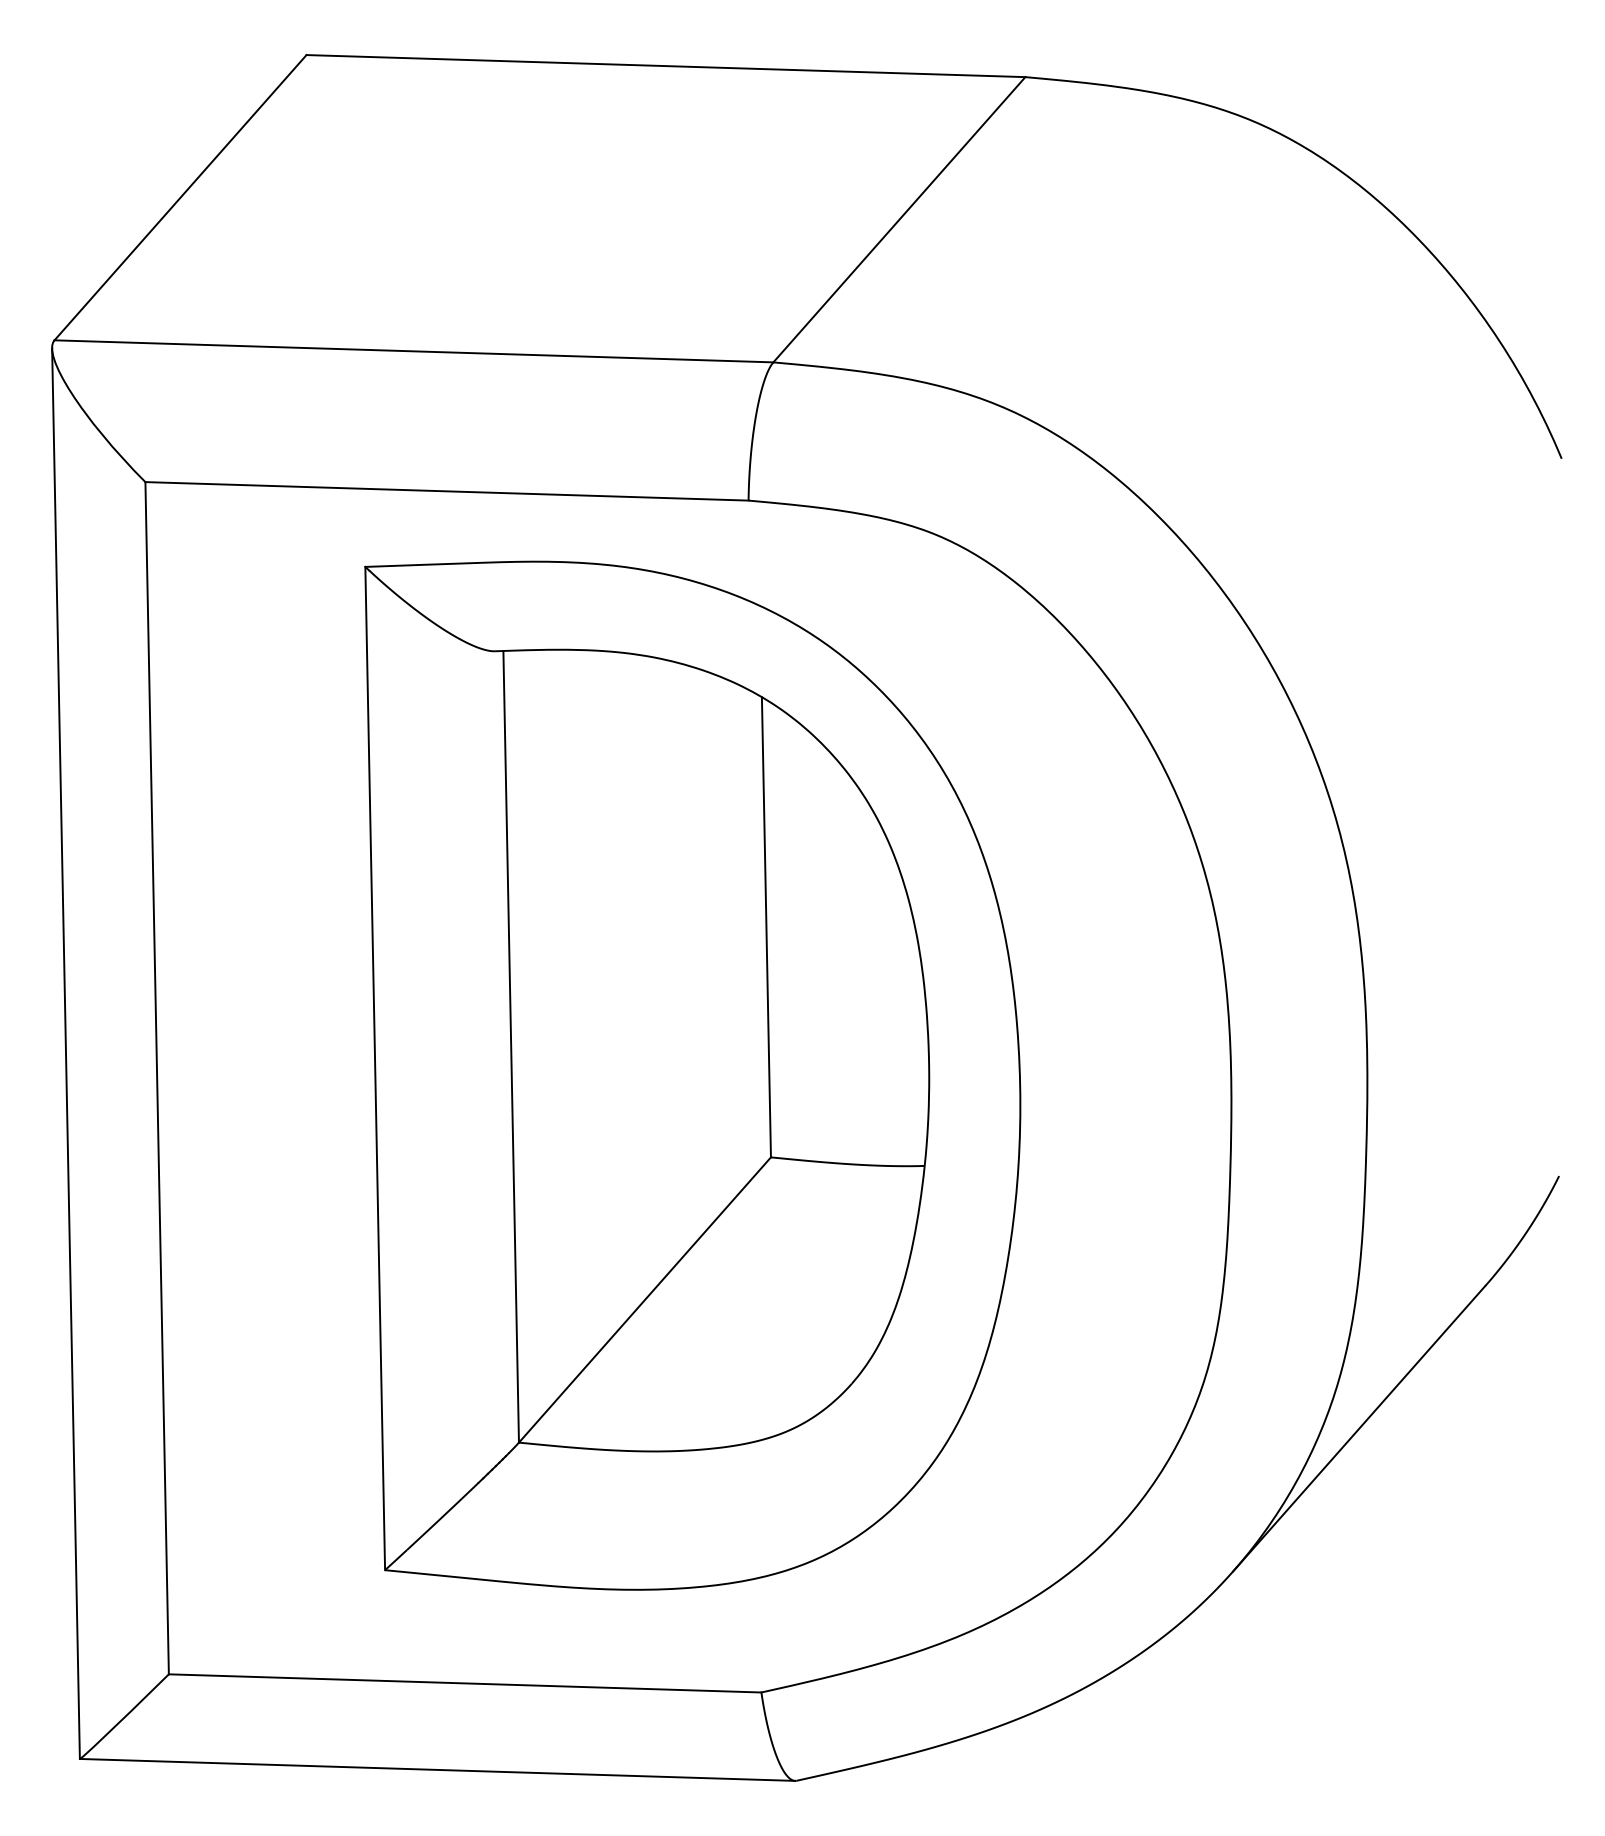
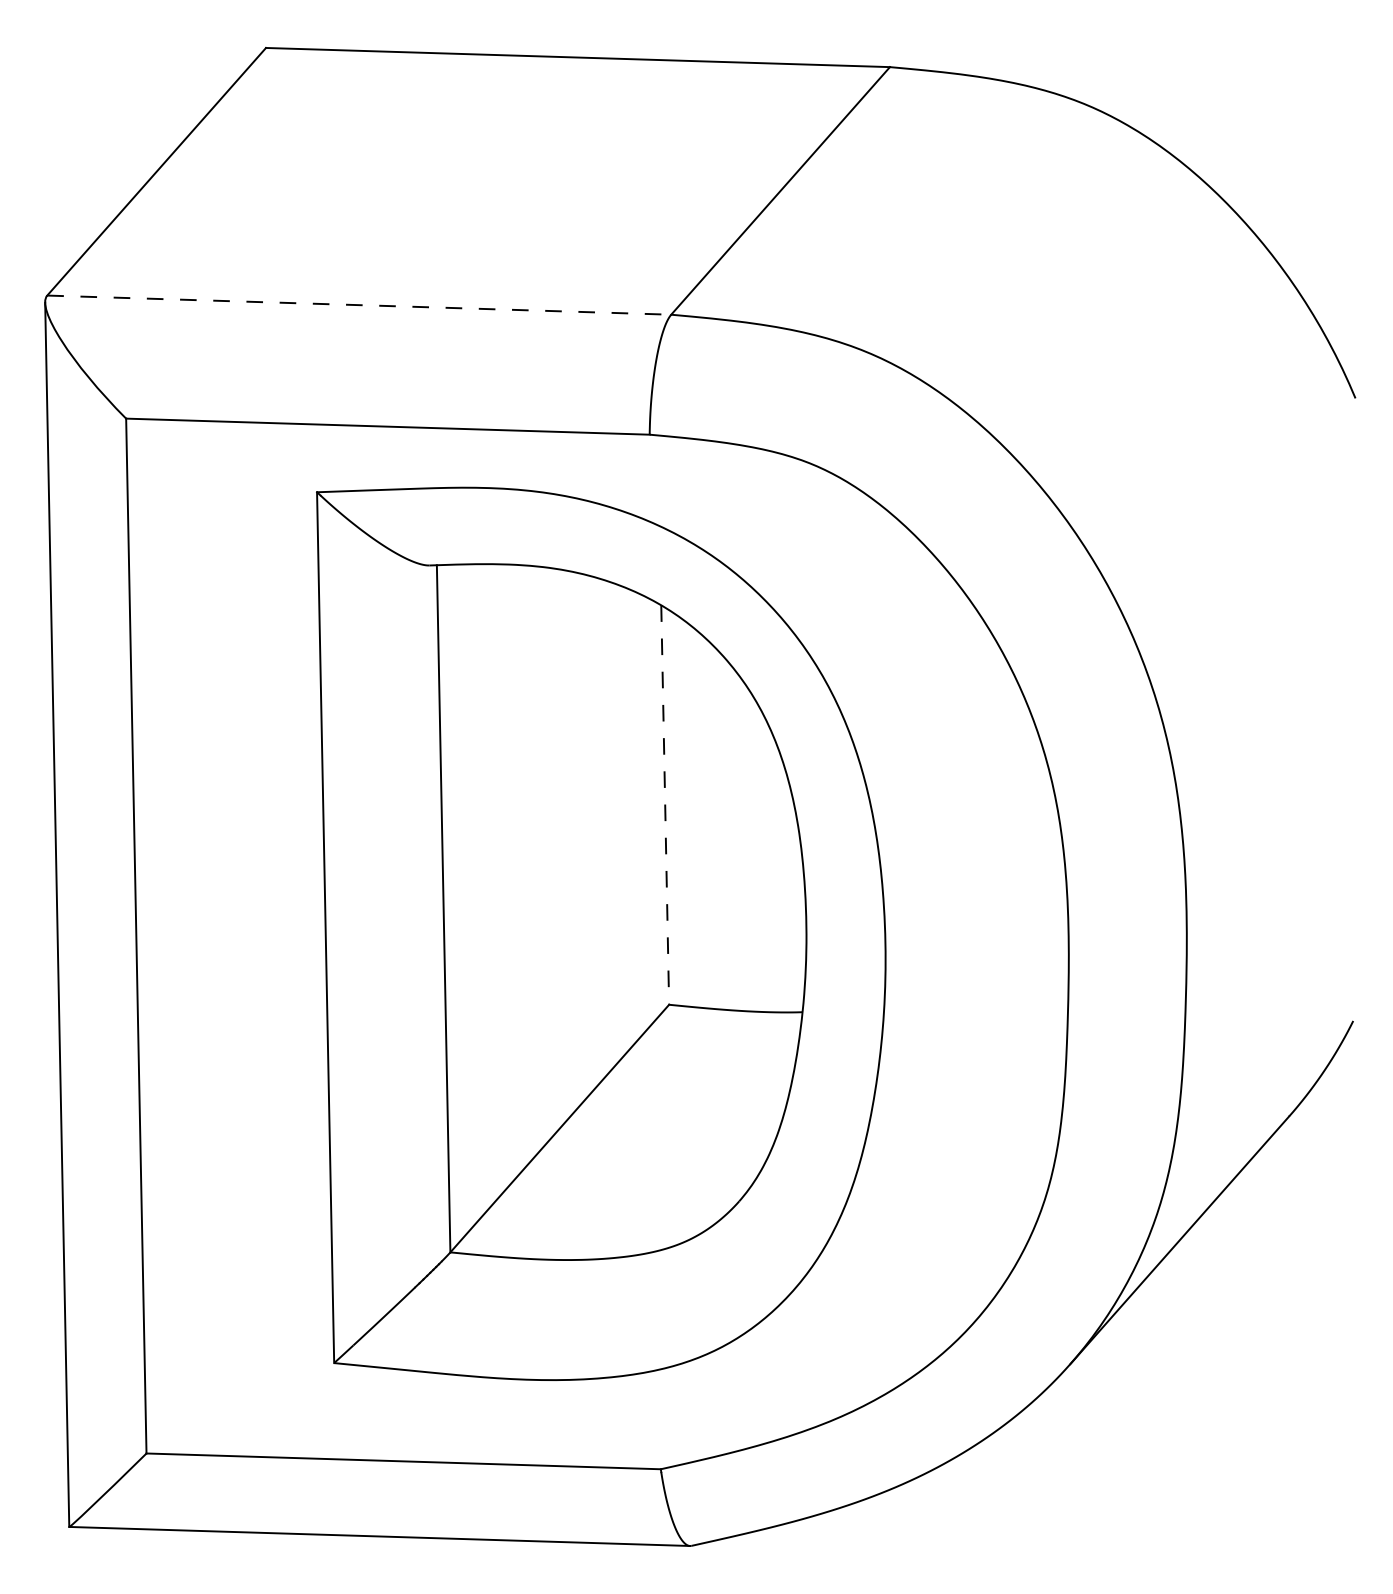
line: (413, 351) -> (358, 305), solid -> dashed
line: (766, 927) -> (665, 805), solid -> dashed

